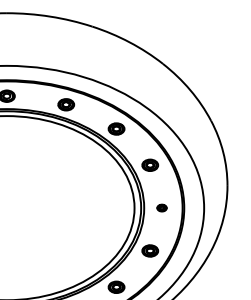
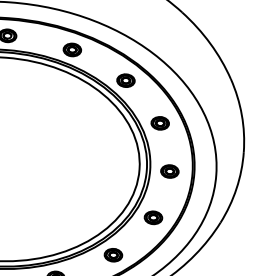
part: (161, 207) -> (169, 170), size x1.67

